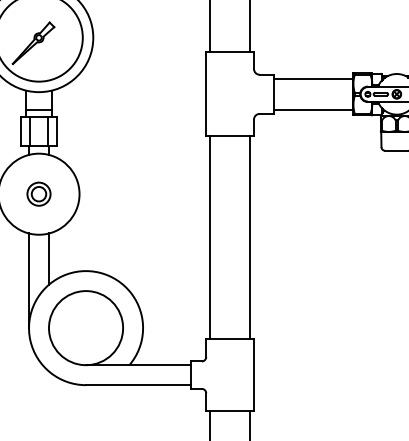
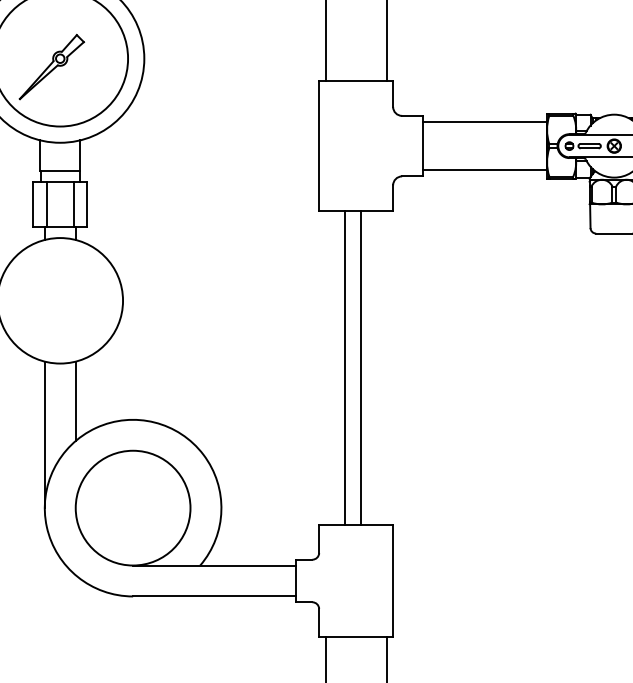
part: (38, 193) -> (59, 299), removed
line: (210, 237) -> (361, 367), moved
line: (249, 237) -> (344, 367), moved

